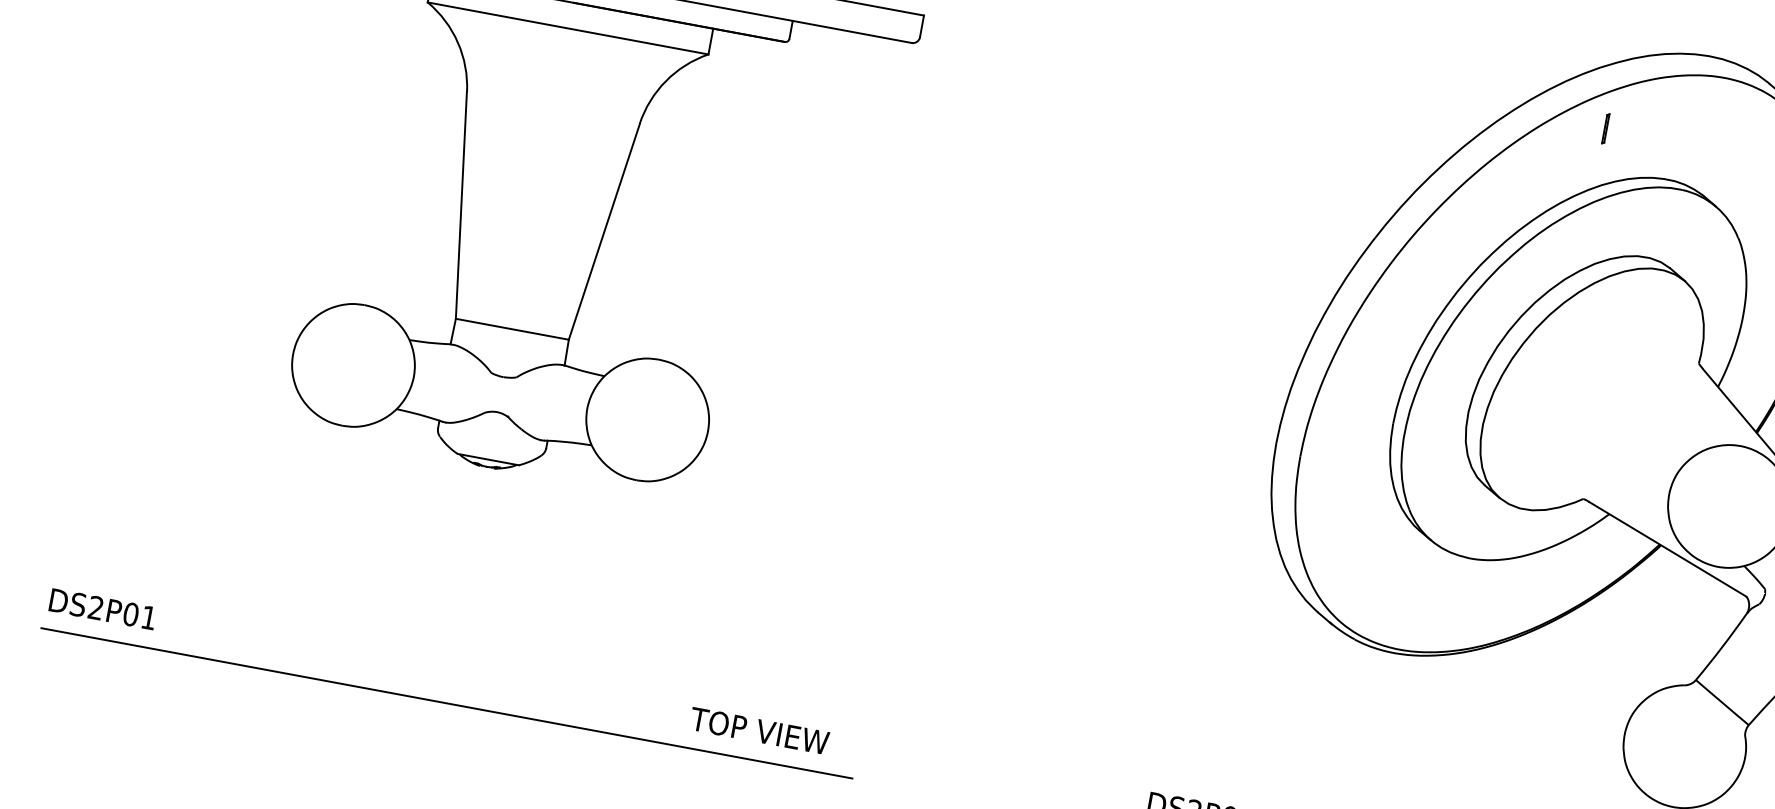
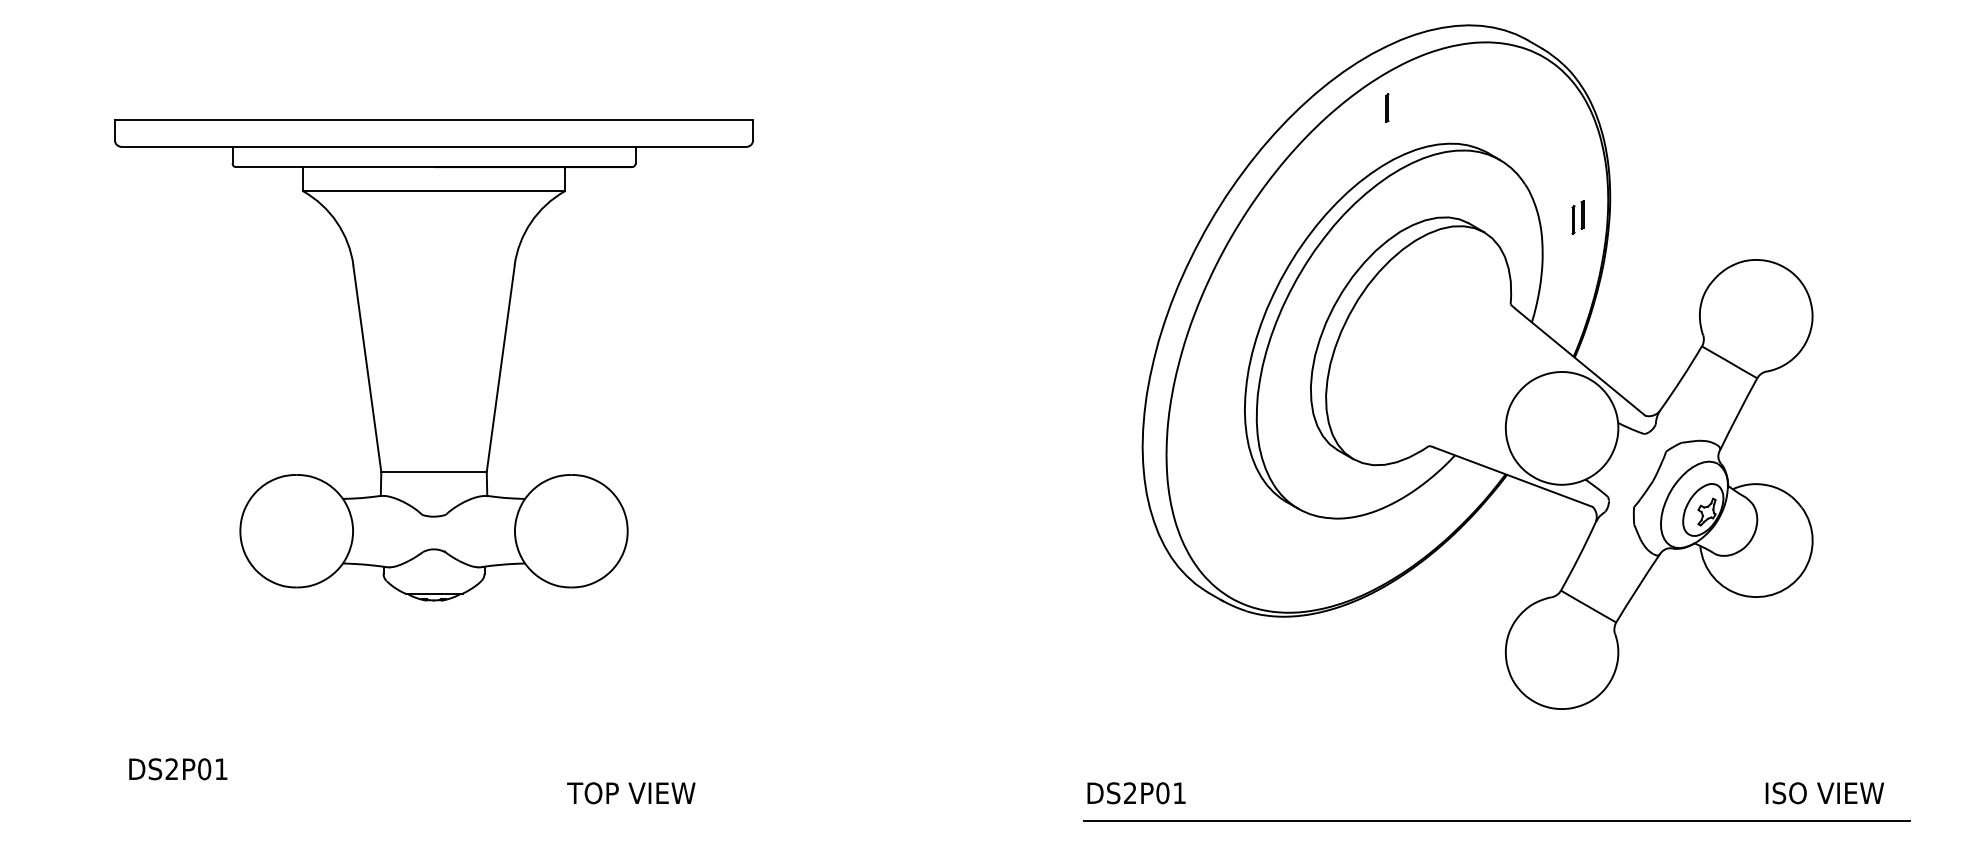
text: (103, 609) -> (178, 769), moved
line: (446, 703) -> (437, 820), removed
text: (759, 731) -> (631, 793), moved

